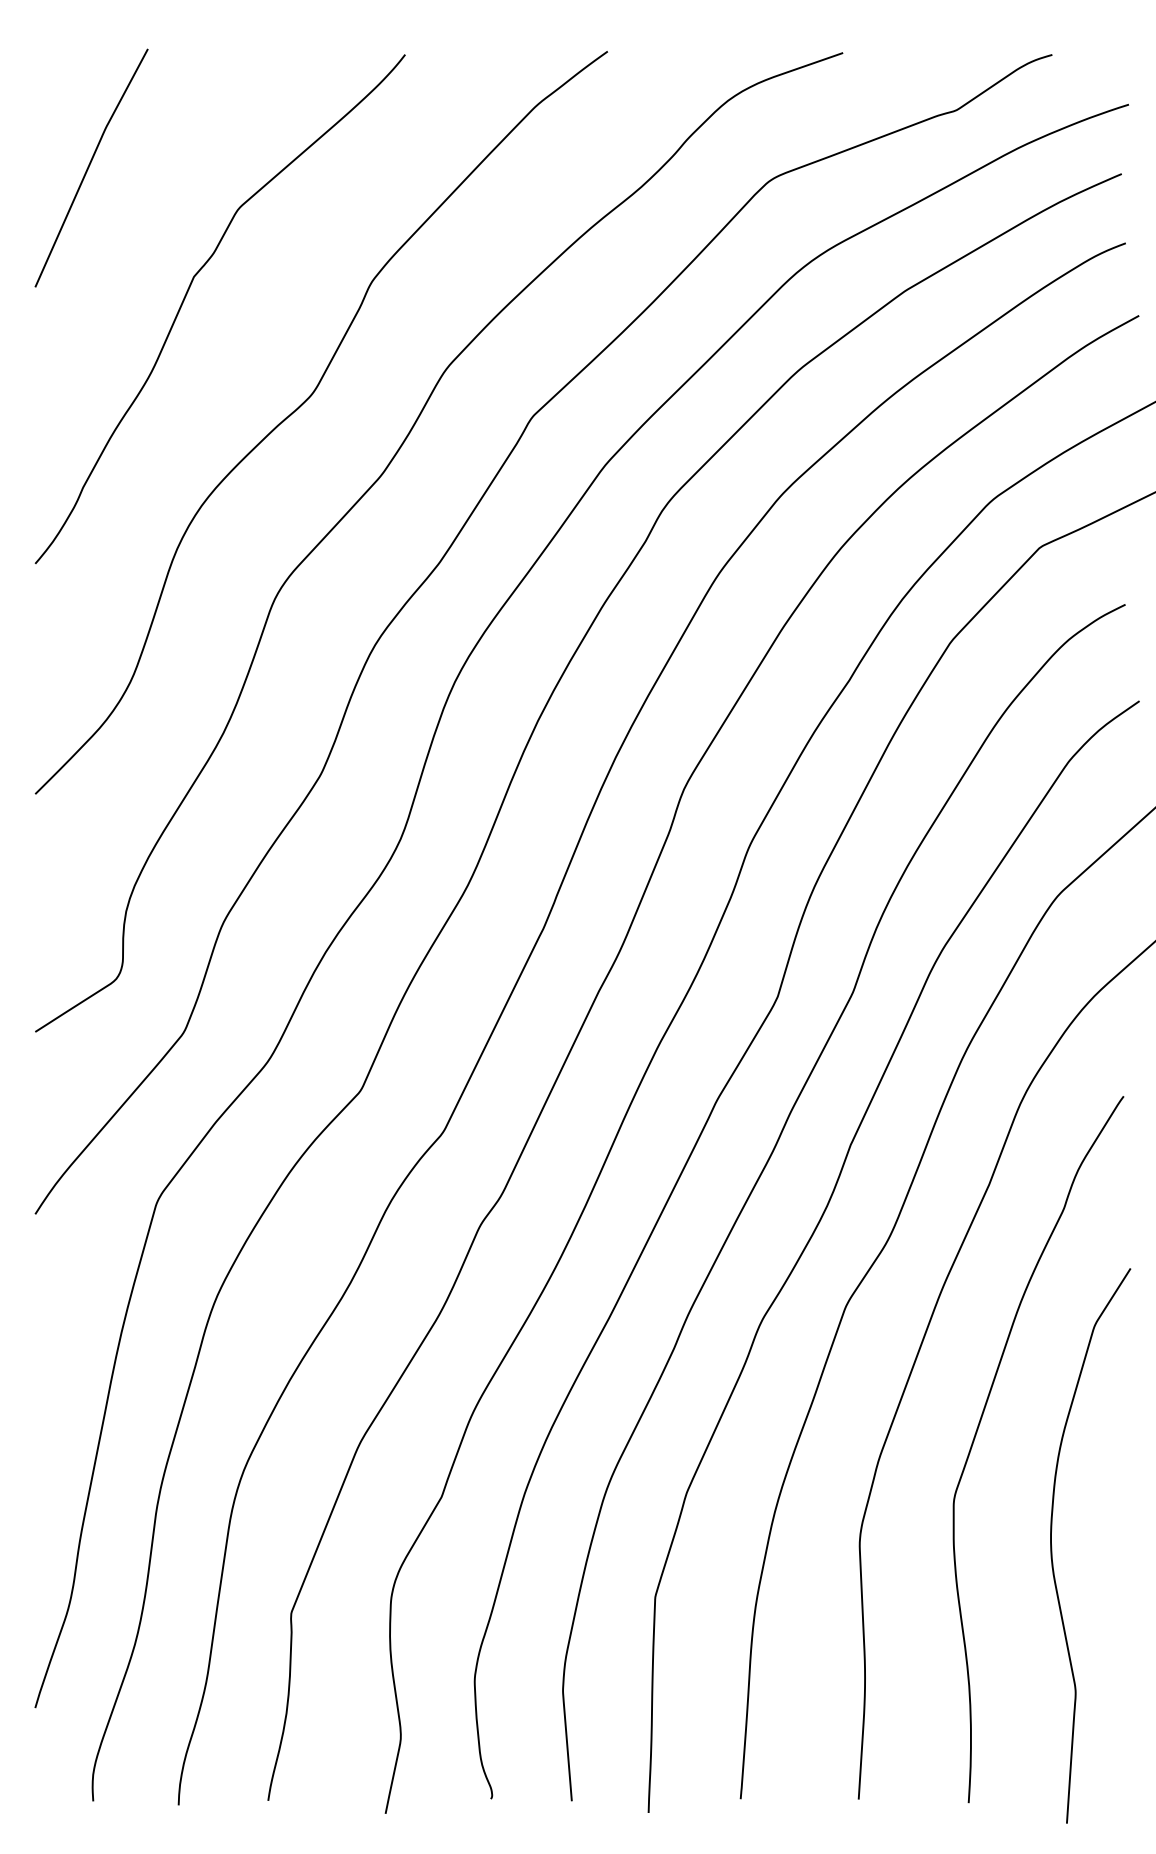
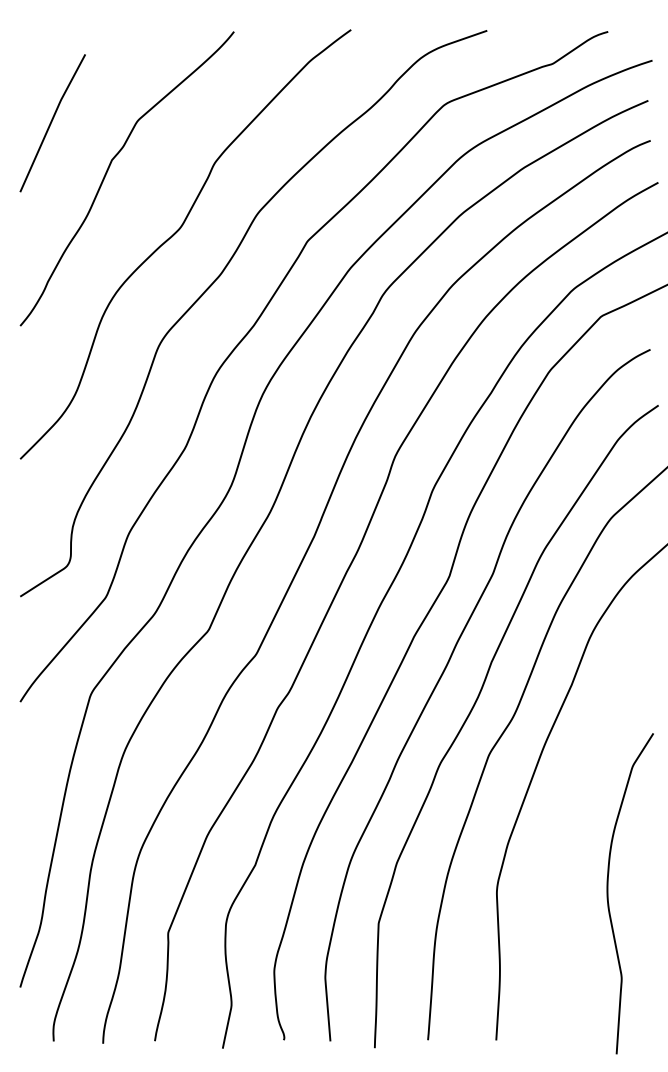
curve: (91, 166) -> (52, 122), moved
curve: (980, 1427) -> (566, 825), removed

